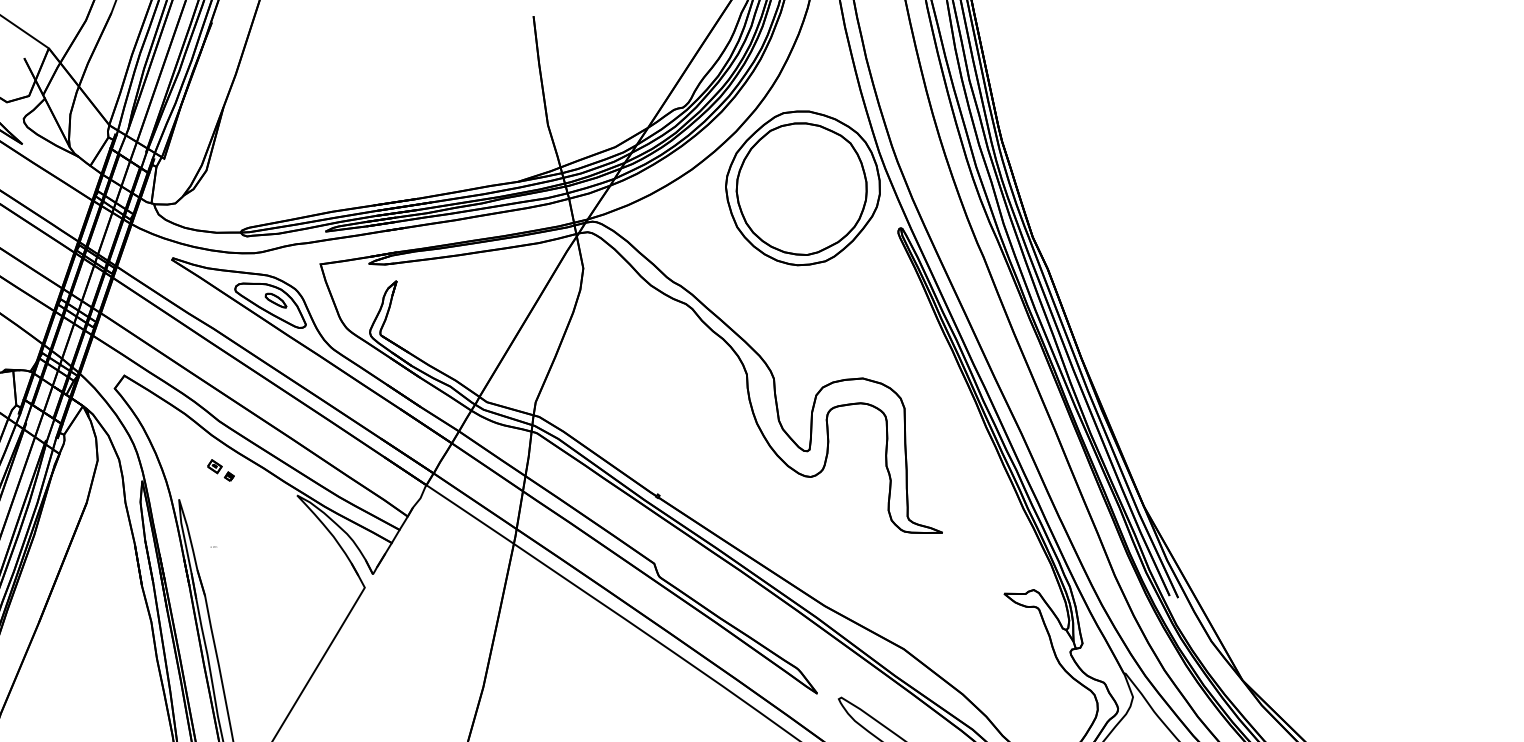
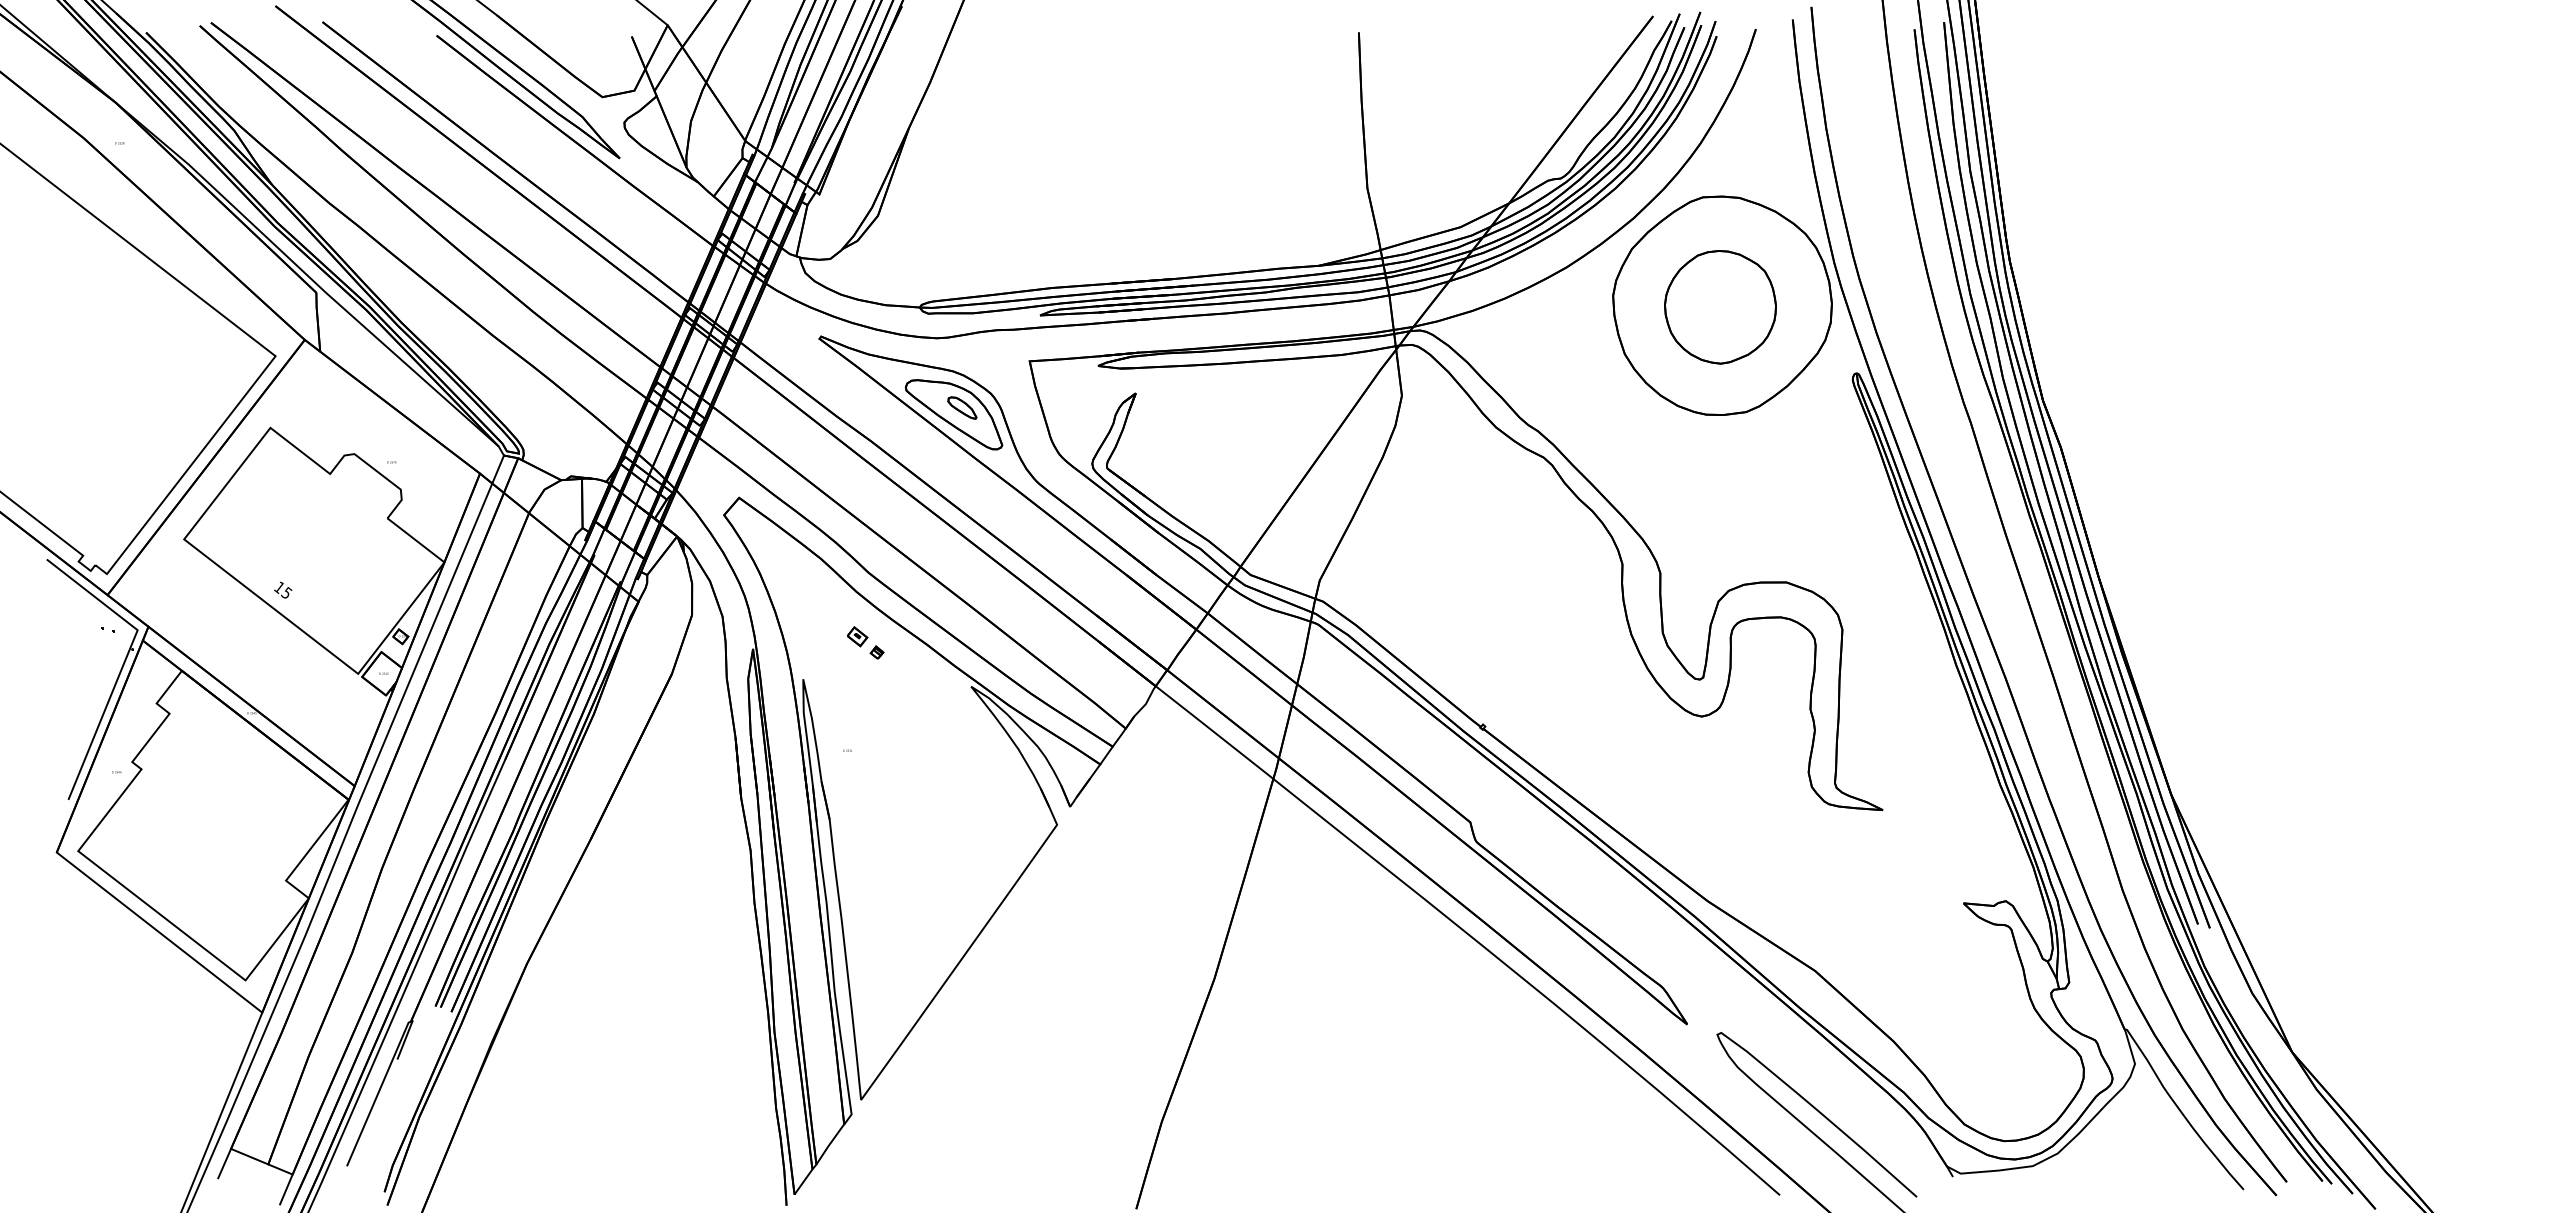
part: (801, 189) -> (1720, 307), size x0.6

